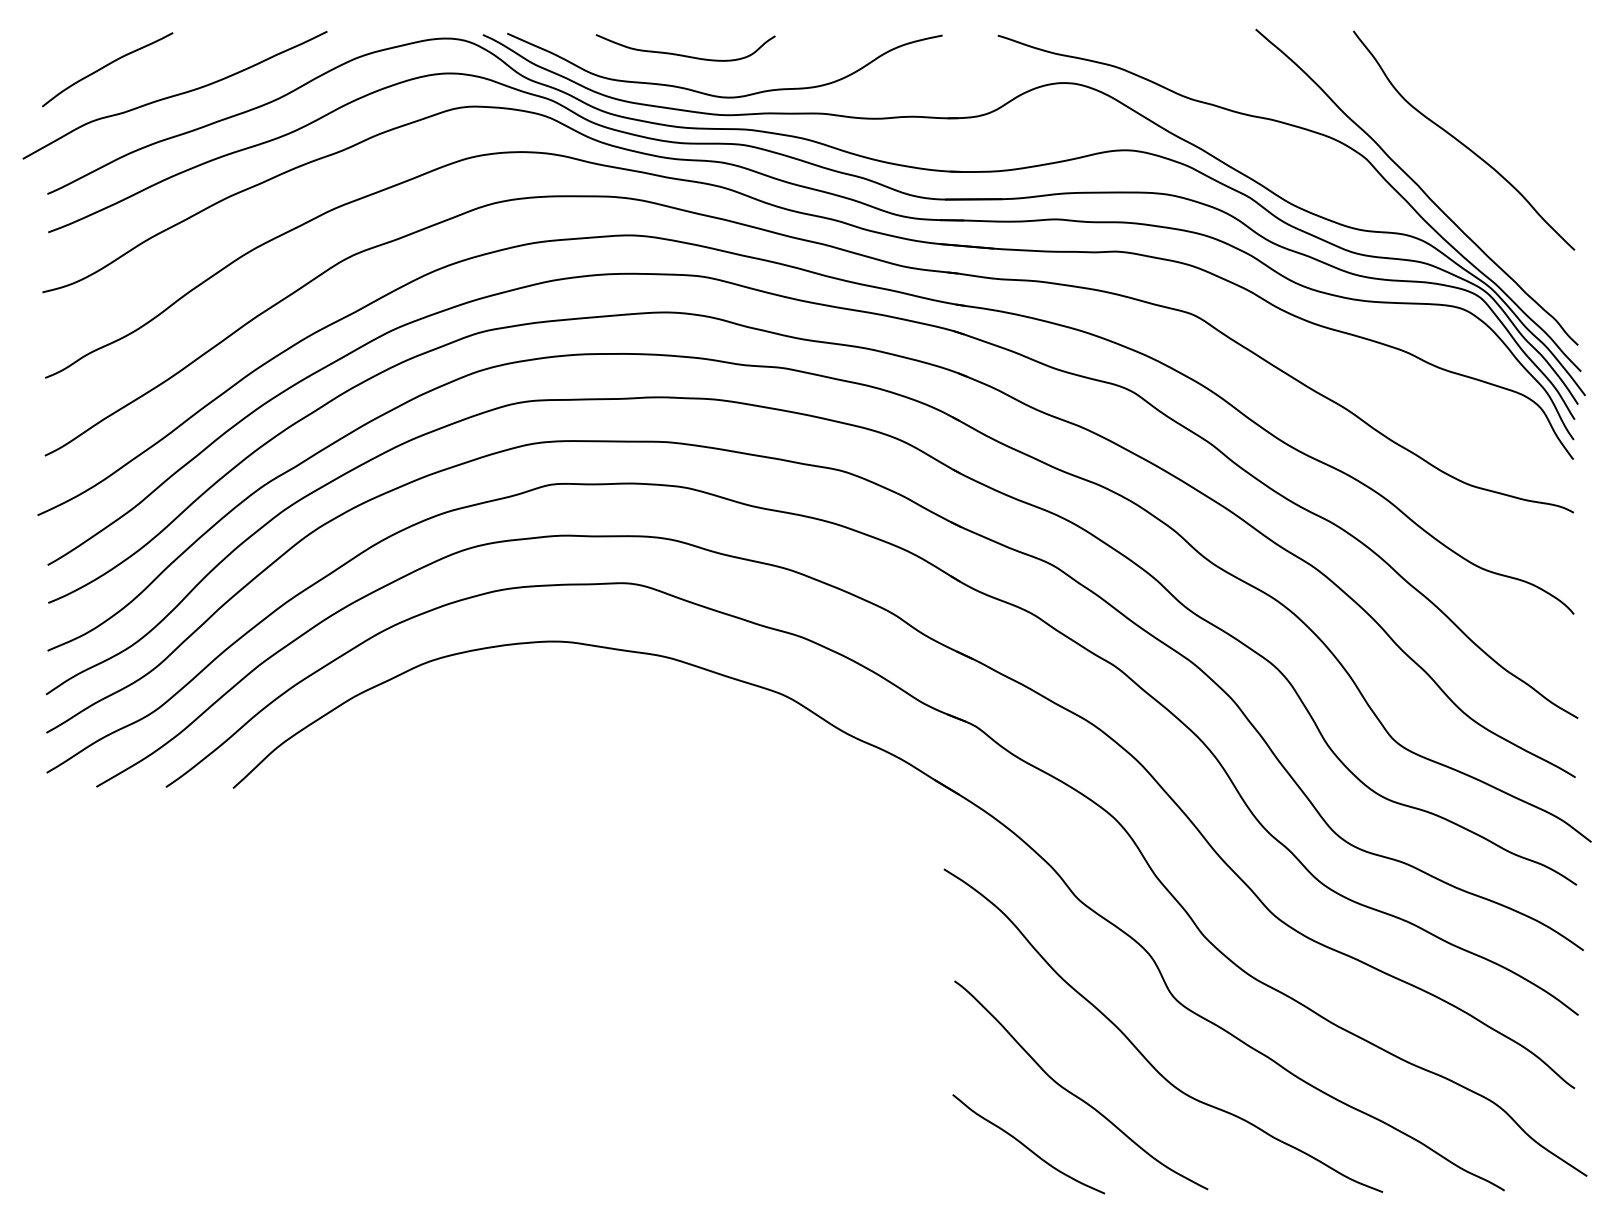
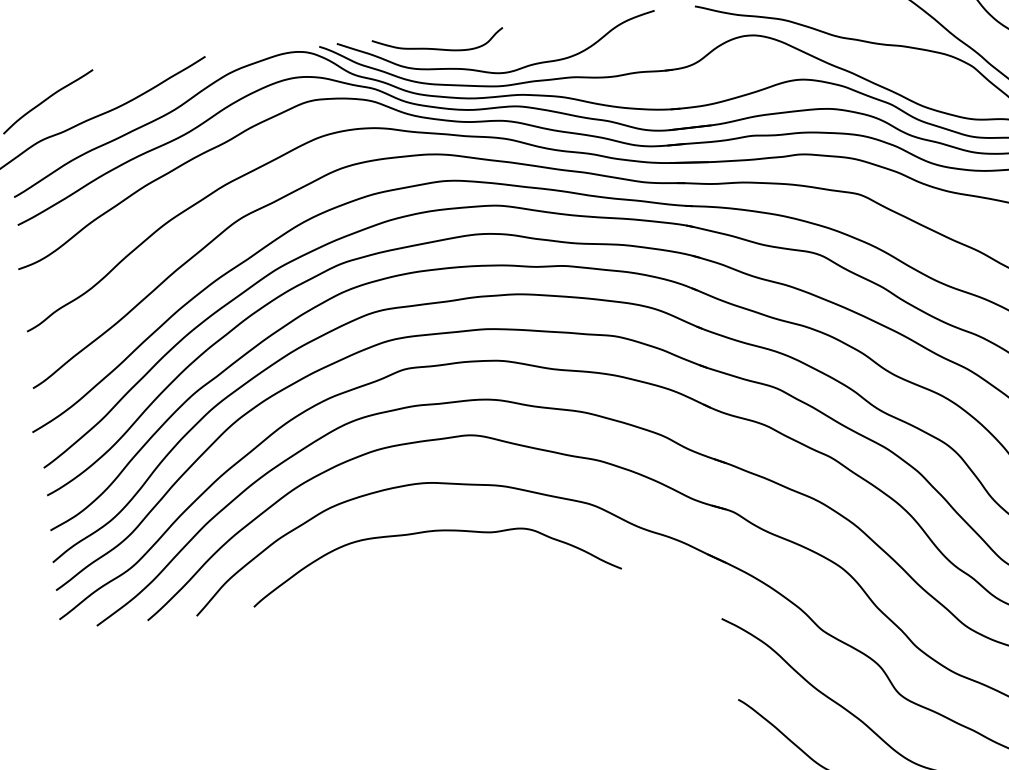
curve: (682, 54) -> (436, 48), moved
curve: (563, 708) -> (431, 531), added

